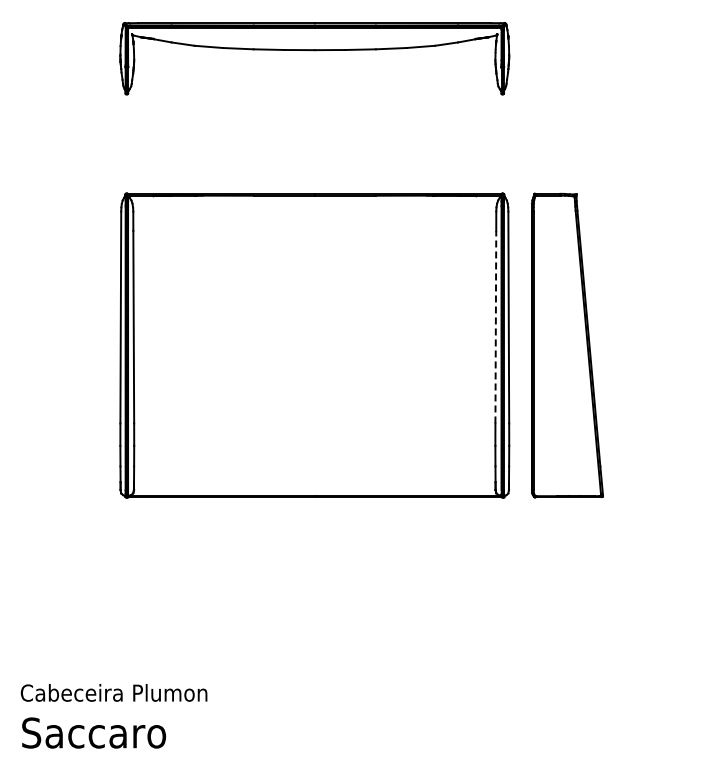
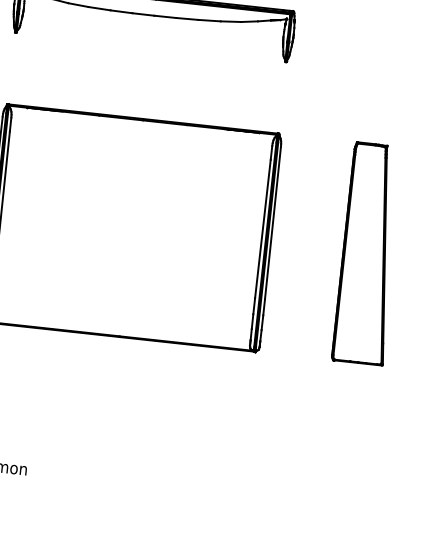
line: (495, 326) -> (262, 228), dashed -> solid
part: (567, 345) -> (369, 253), moved

